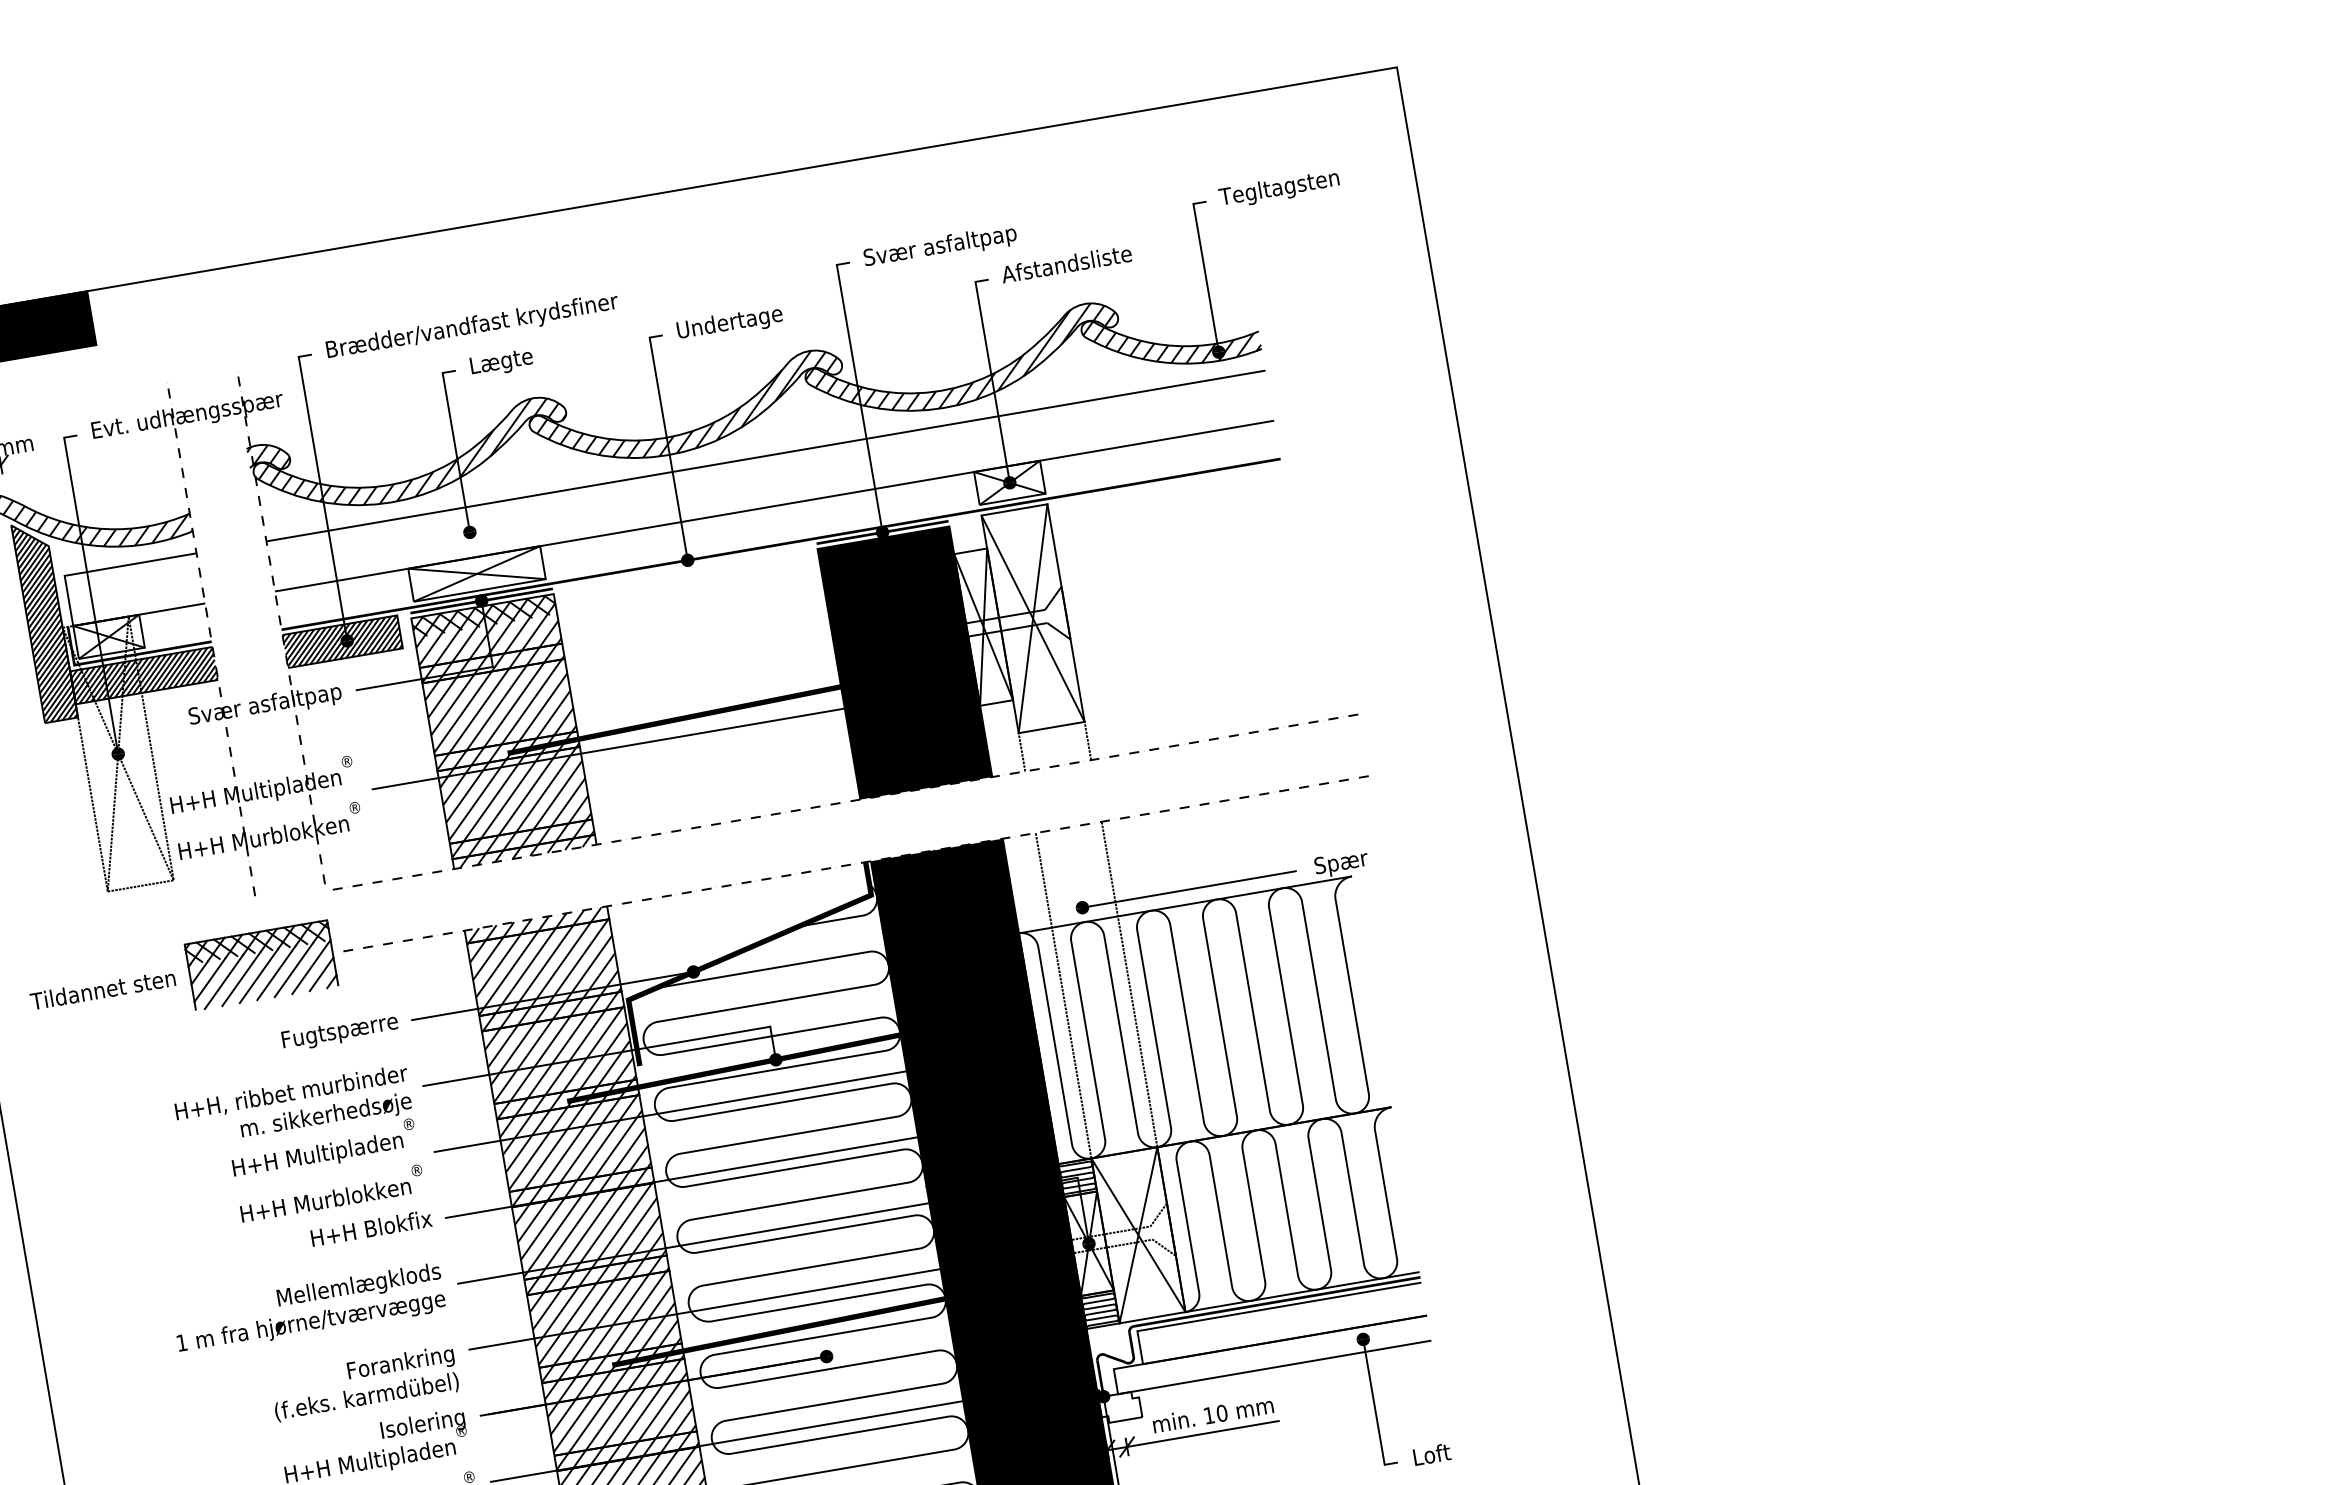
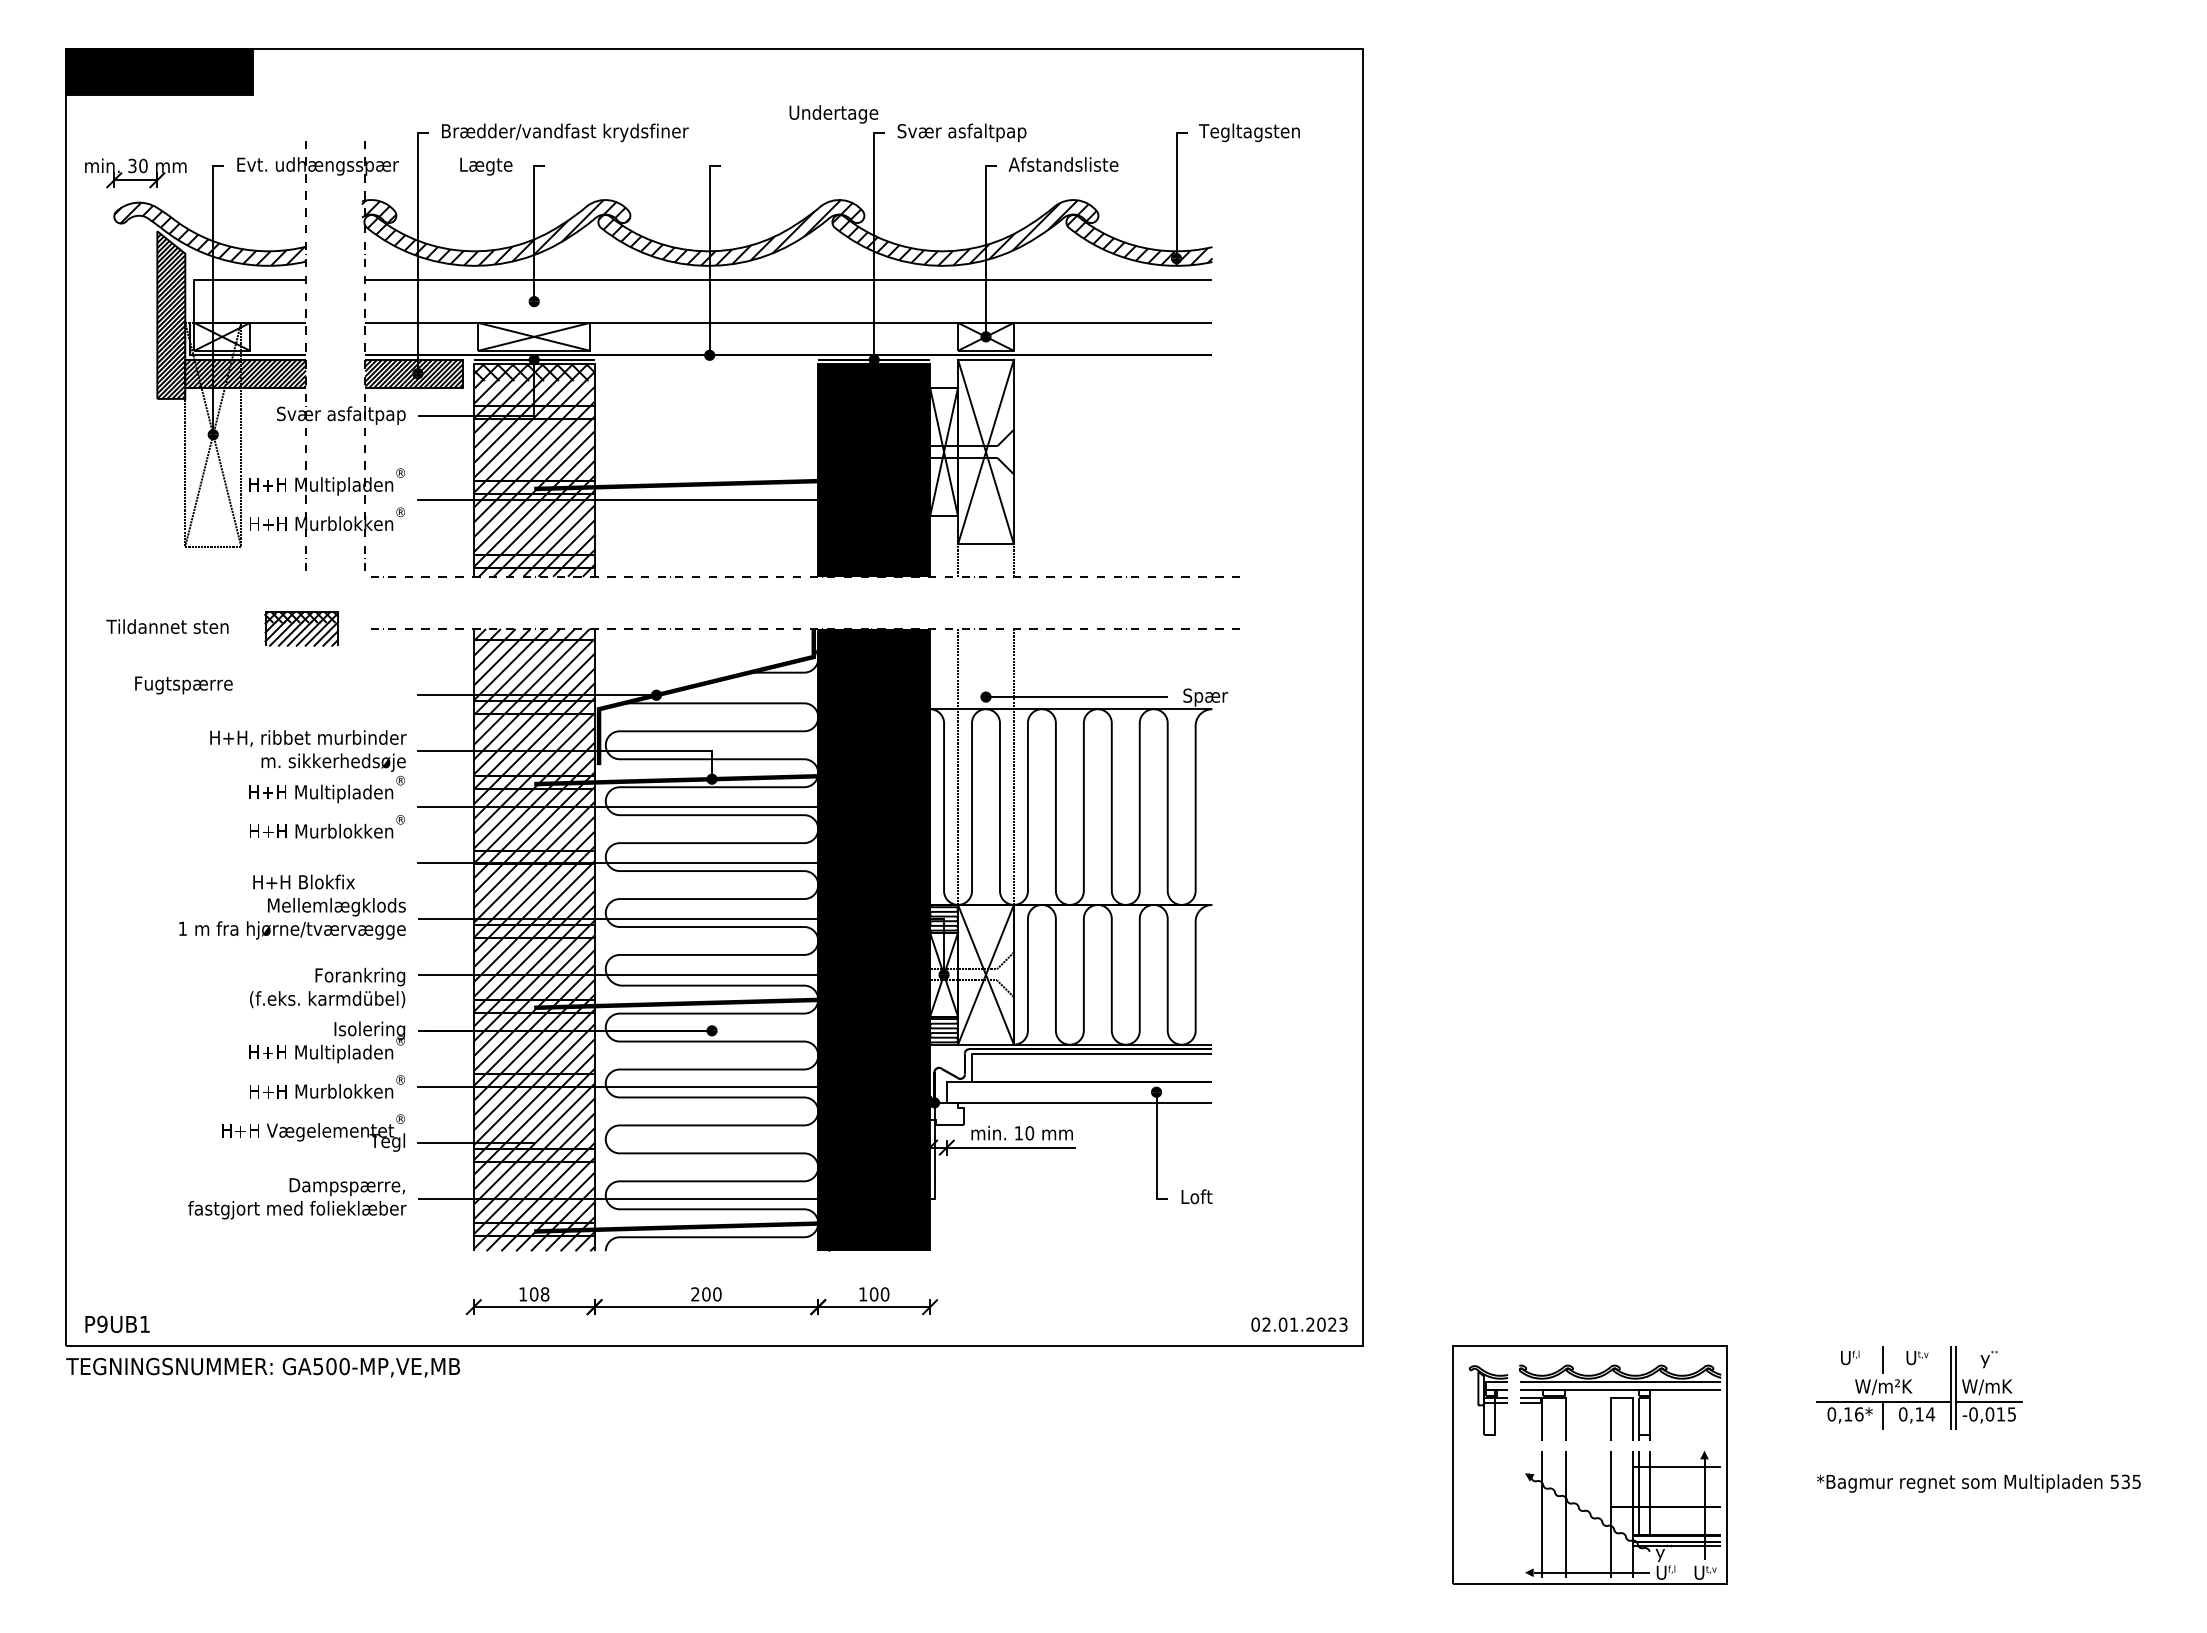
text: (729, 323) -> (833, 114), moved
text: (501, 362) -> (486, 166), moved
part: (261, 964) -> (301, 628), size x0.6
text: (339, 1032) -> (183, 685), moved
text: (370, 1227) -> (303, 881), moved

